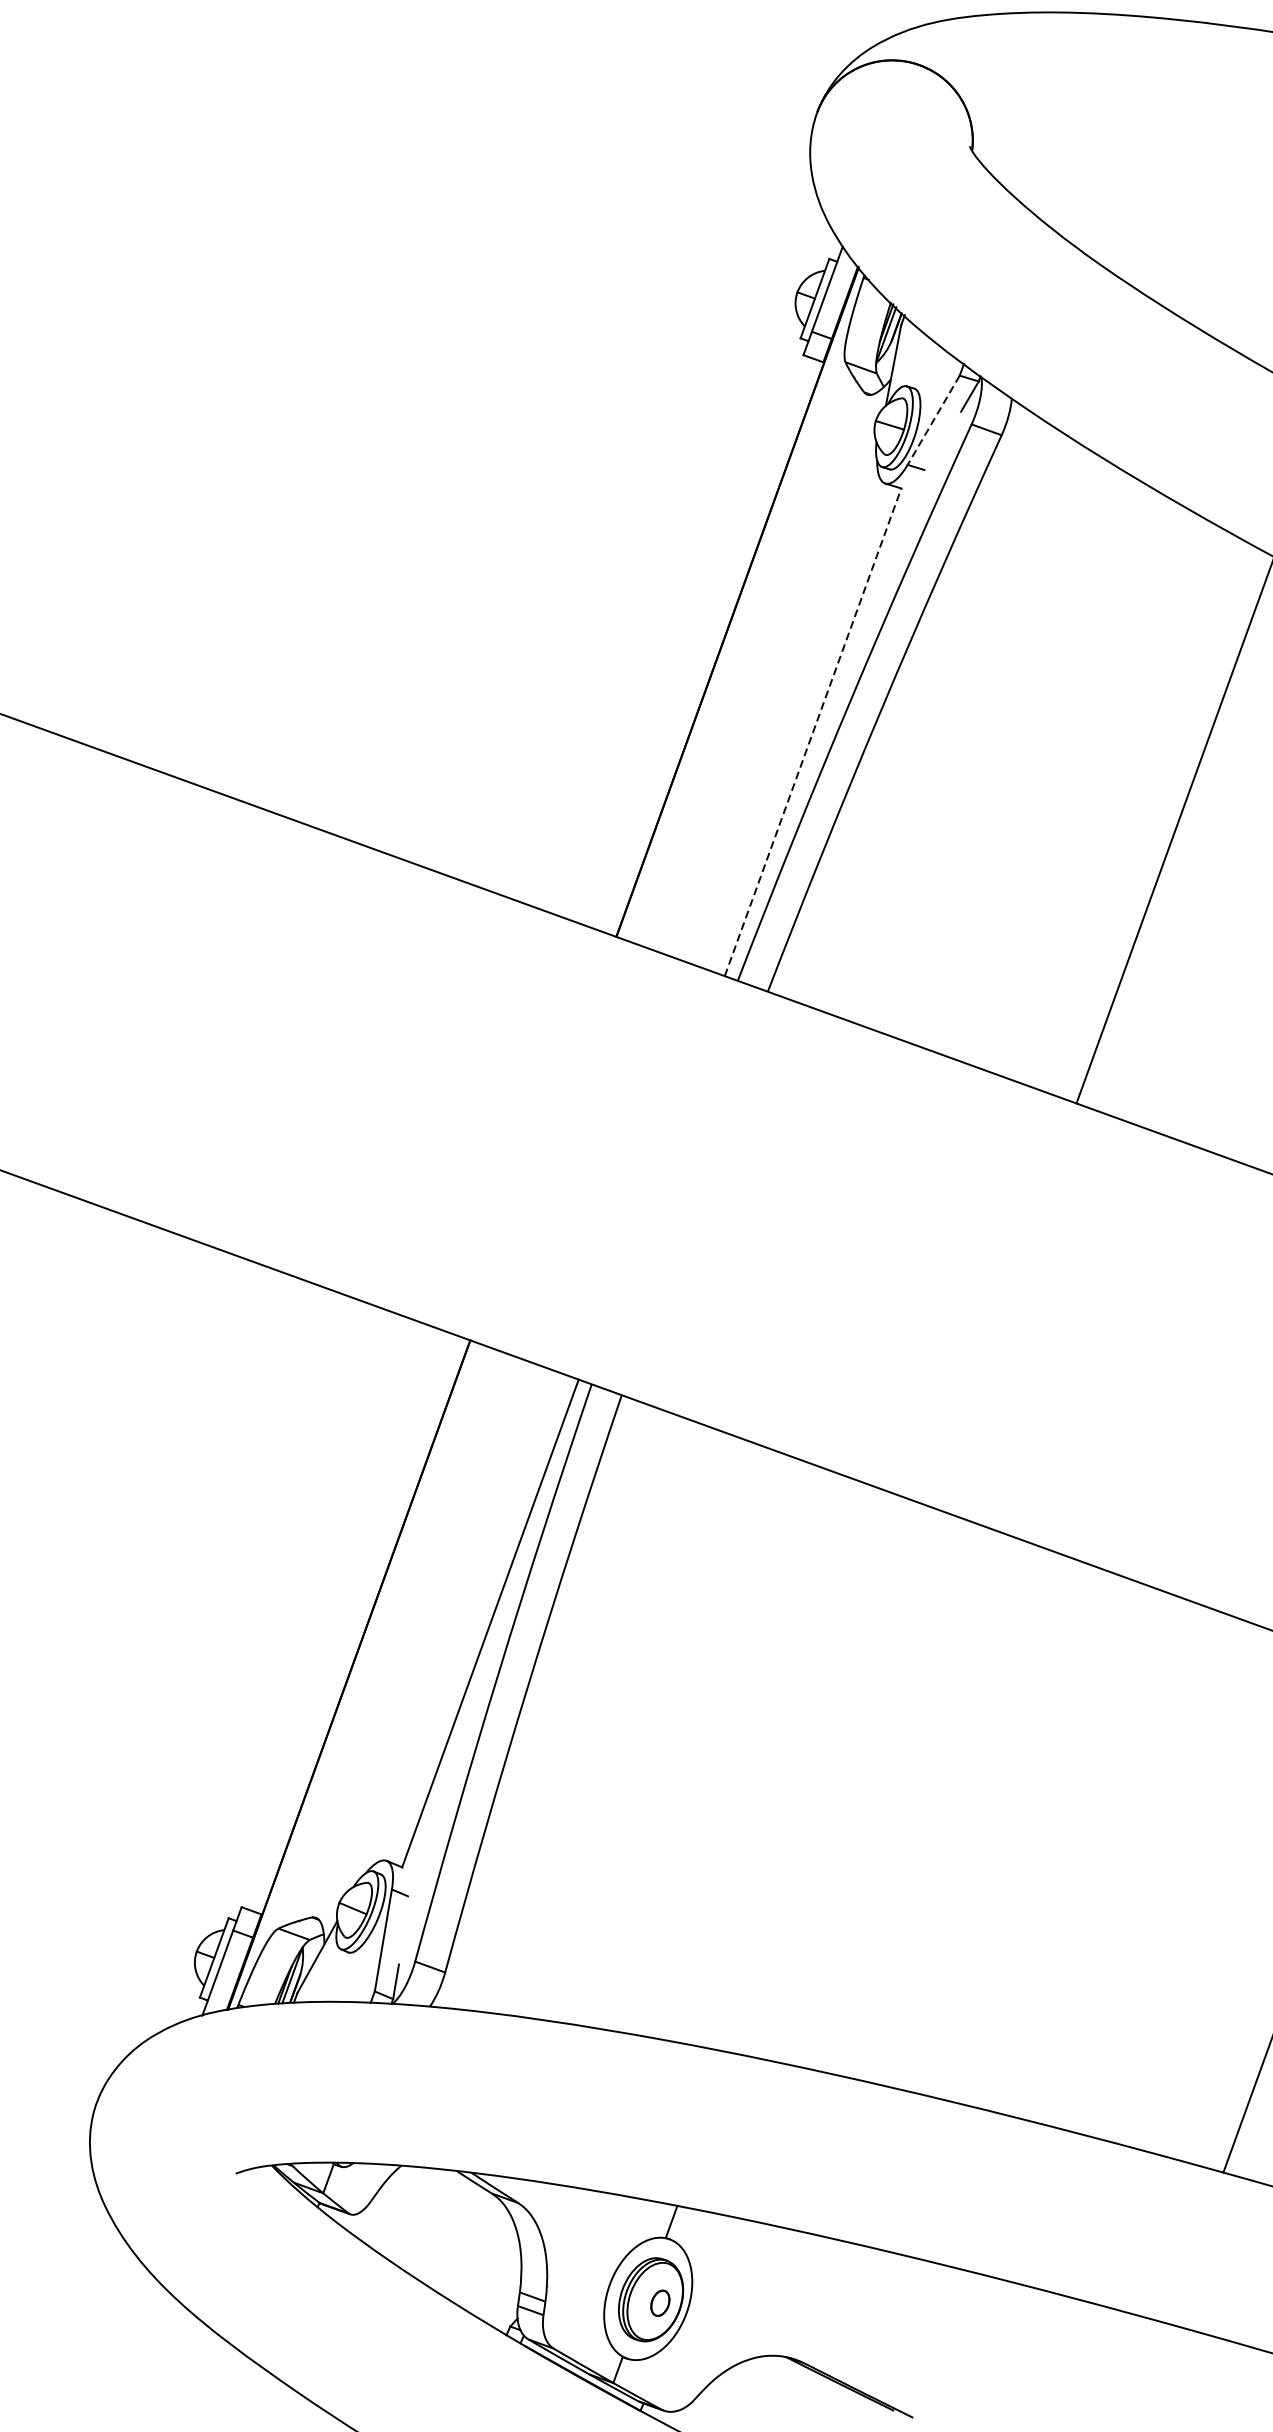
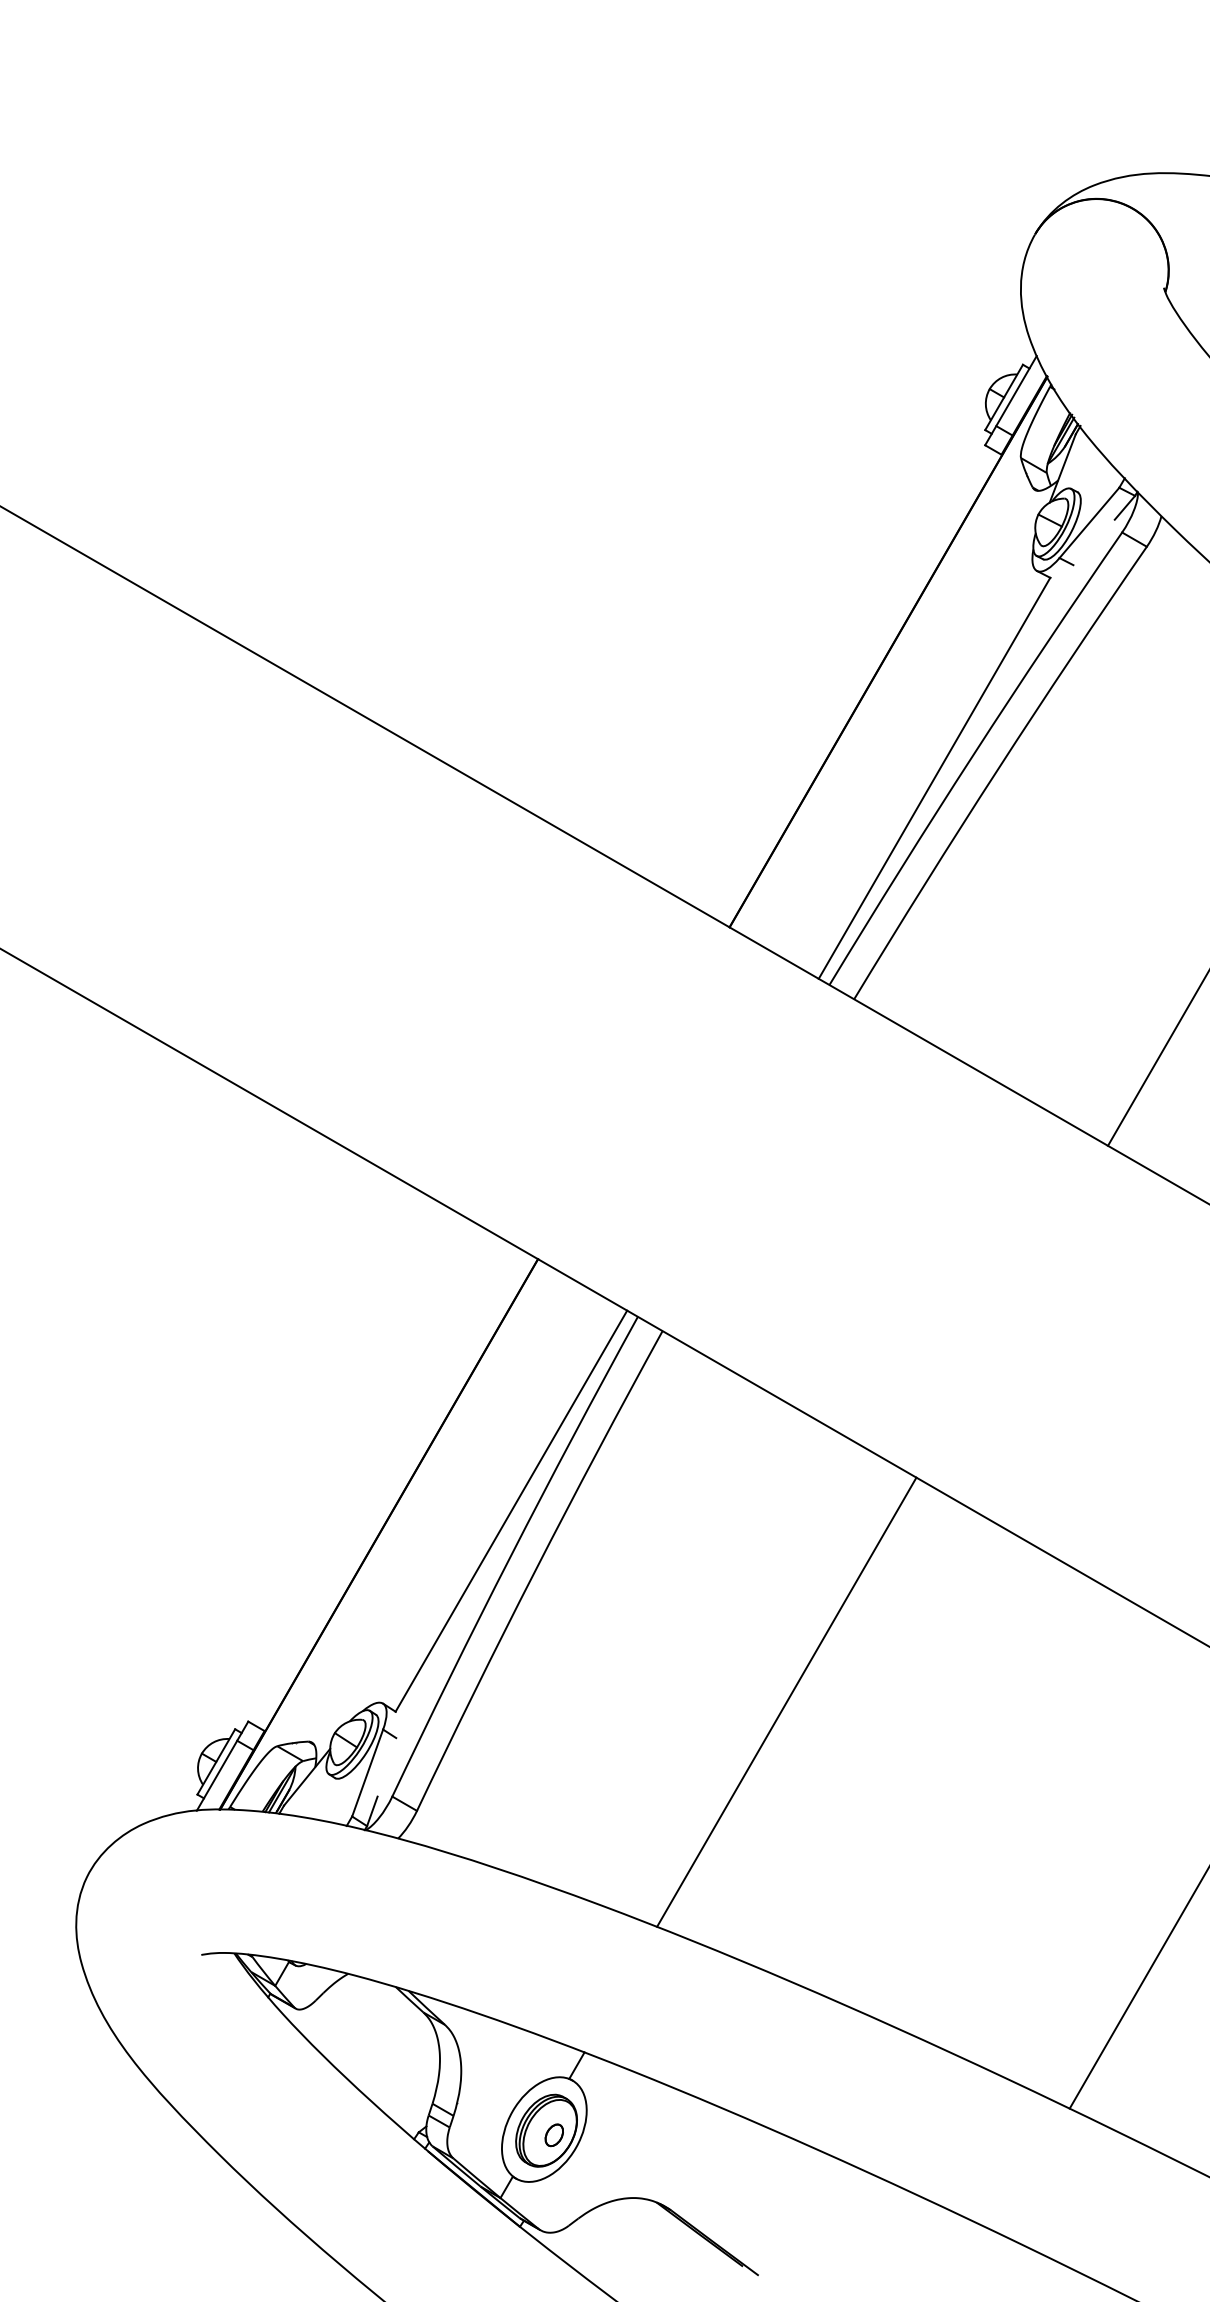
line: (933, 420) -> (1089, 523), dashed -> solid
line: (813, 732) -> (934, 778), dashed -> solid
line: (831, 1779) -> (786, 1701), added

